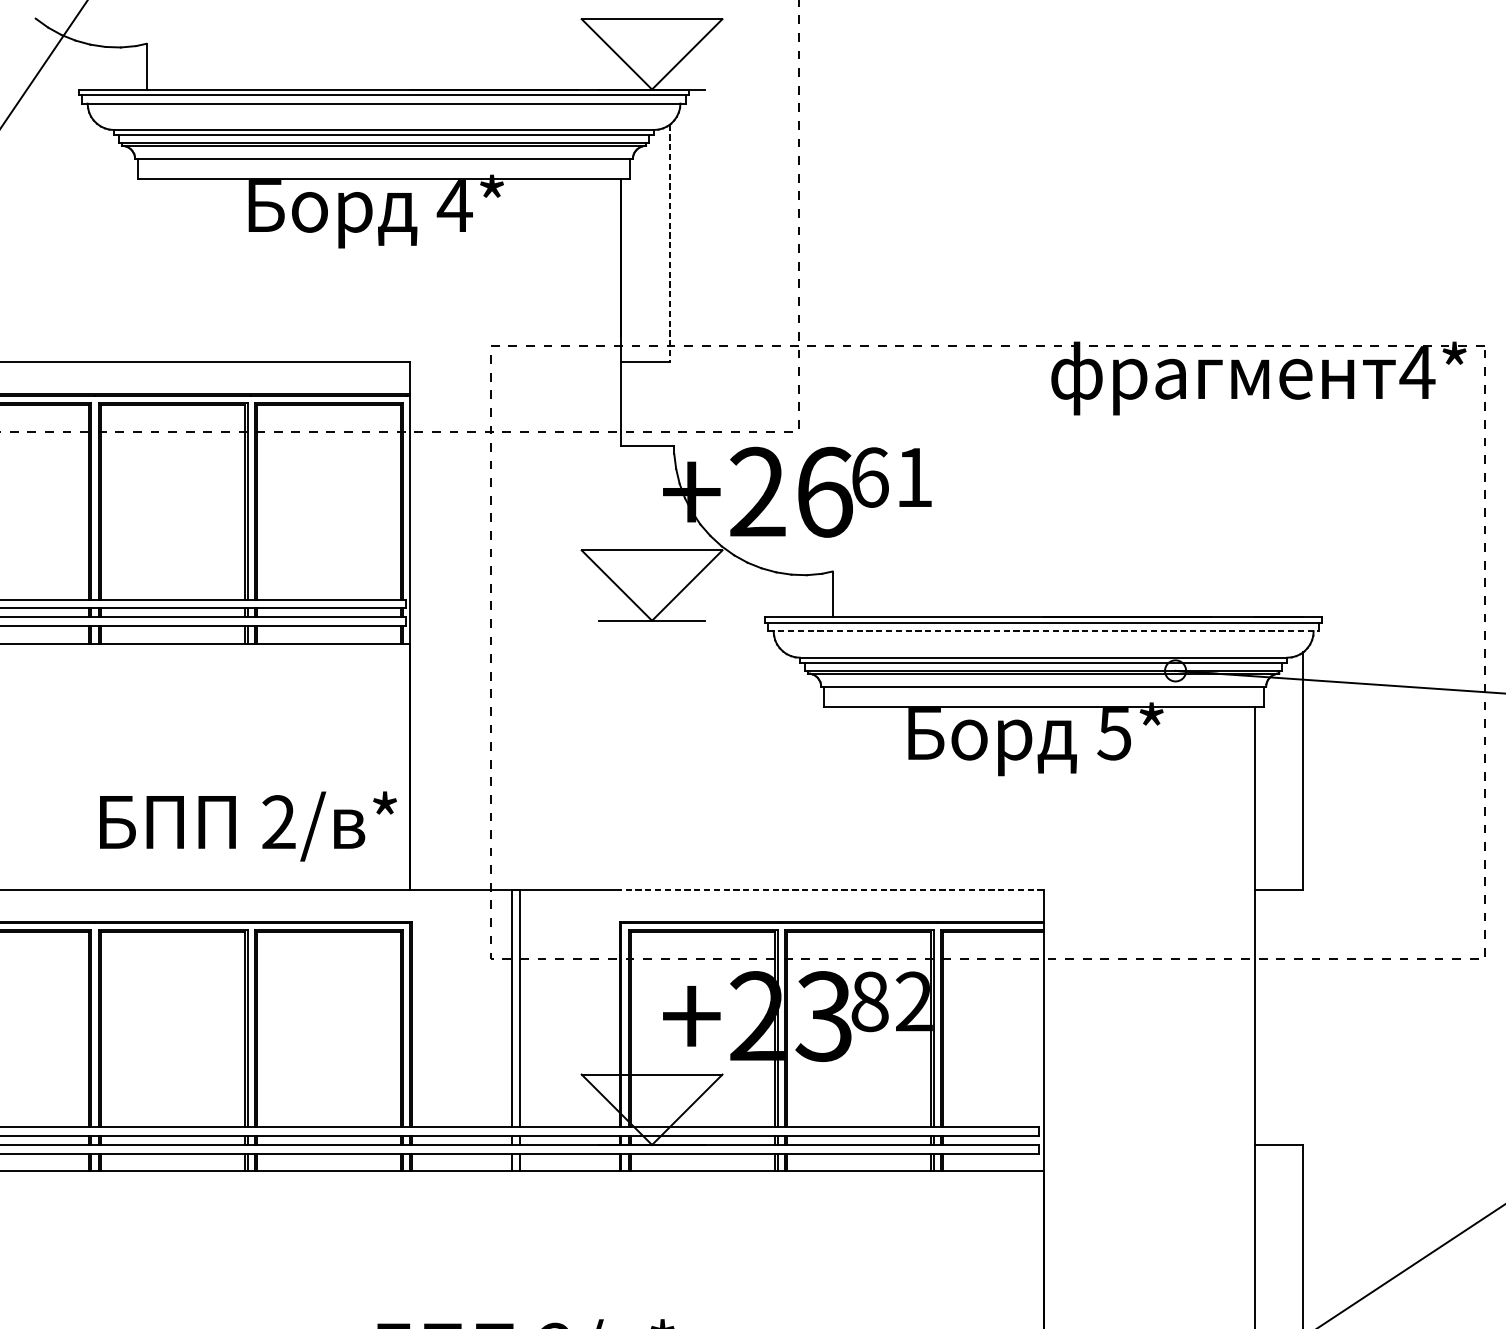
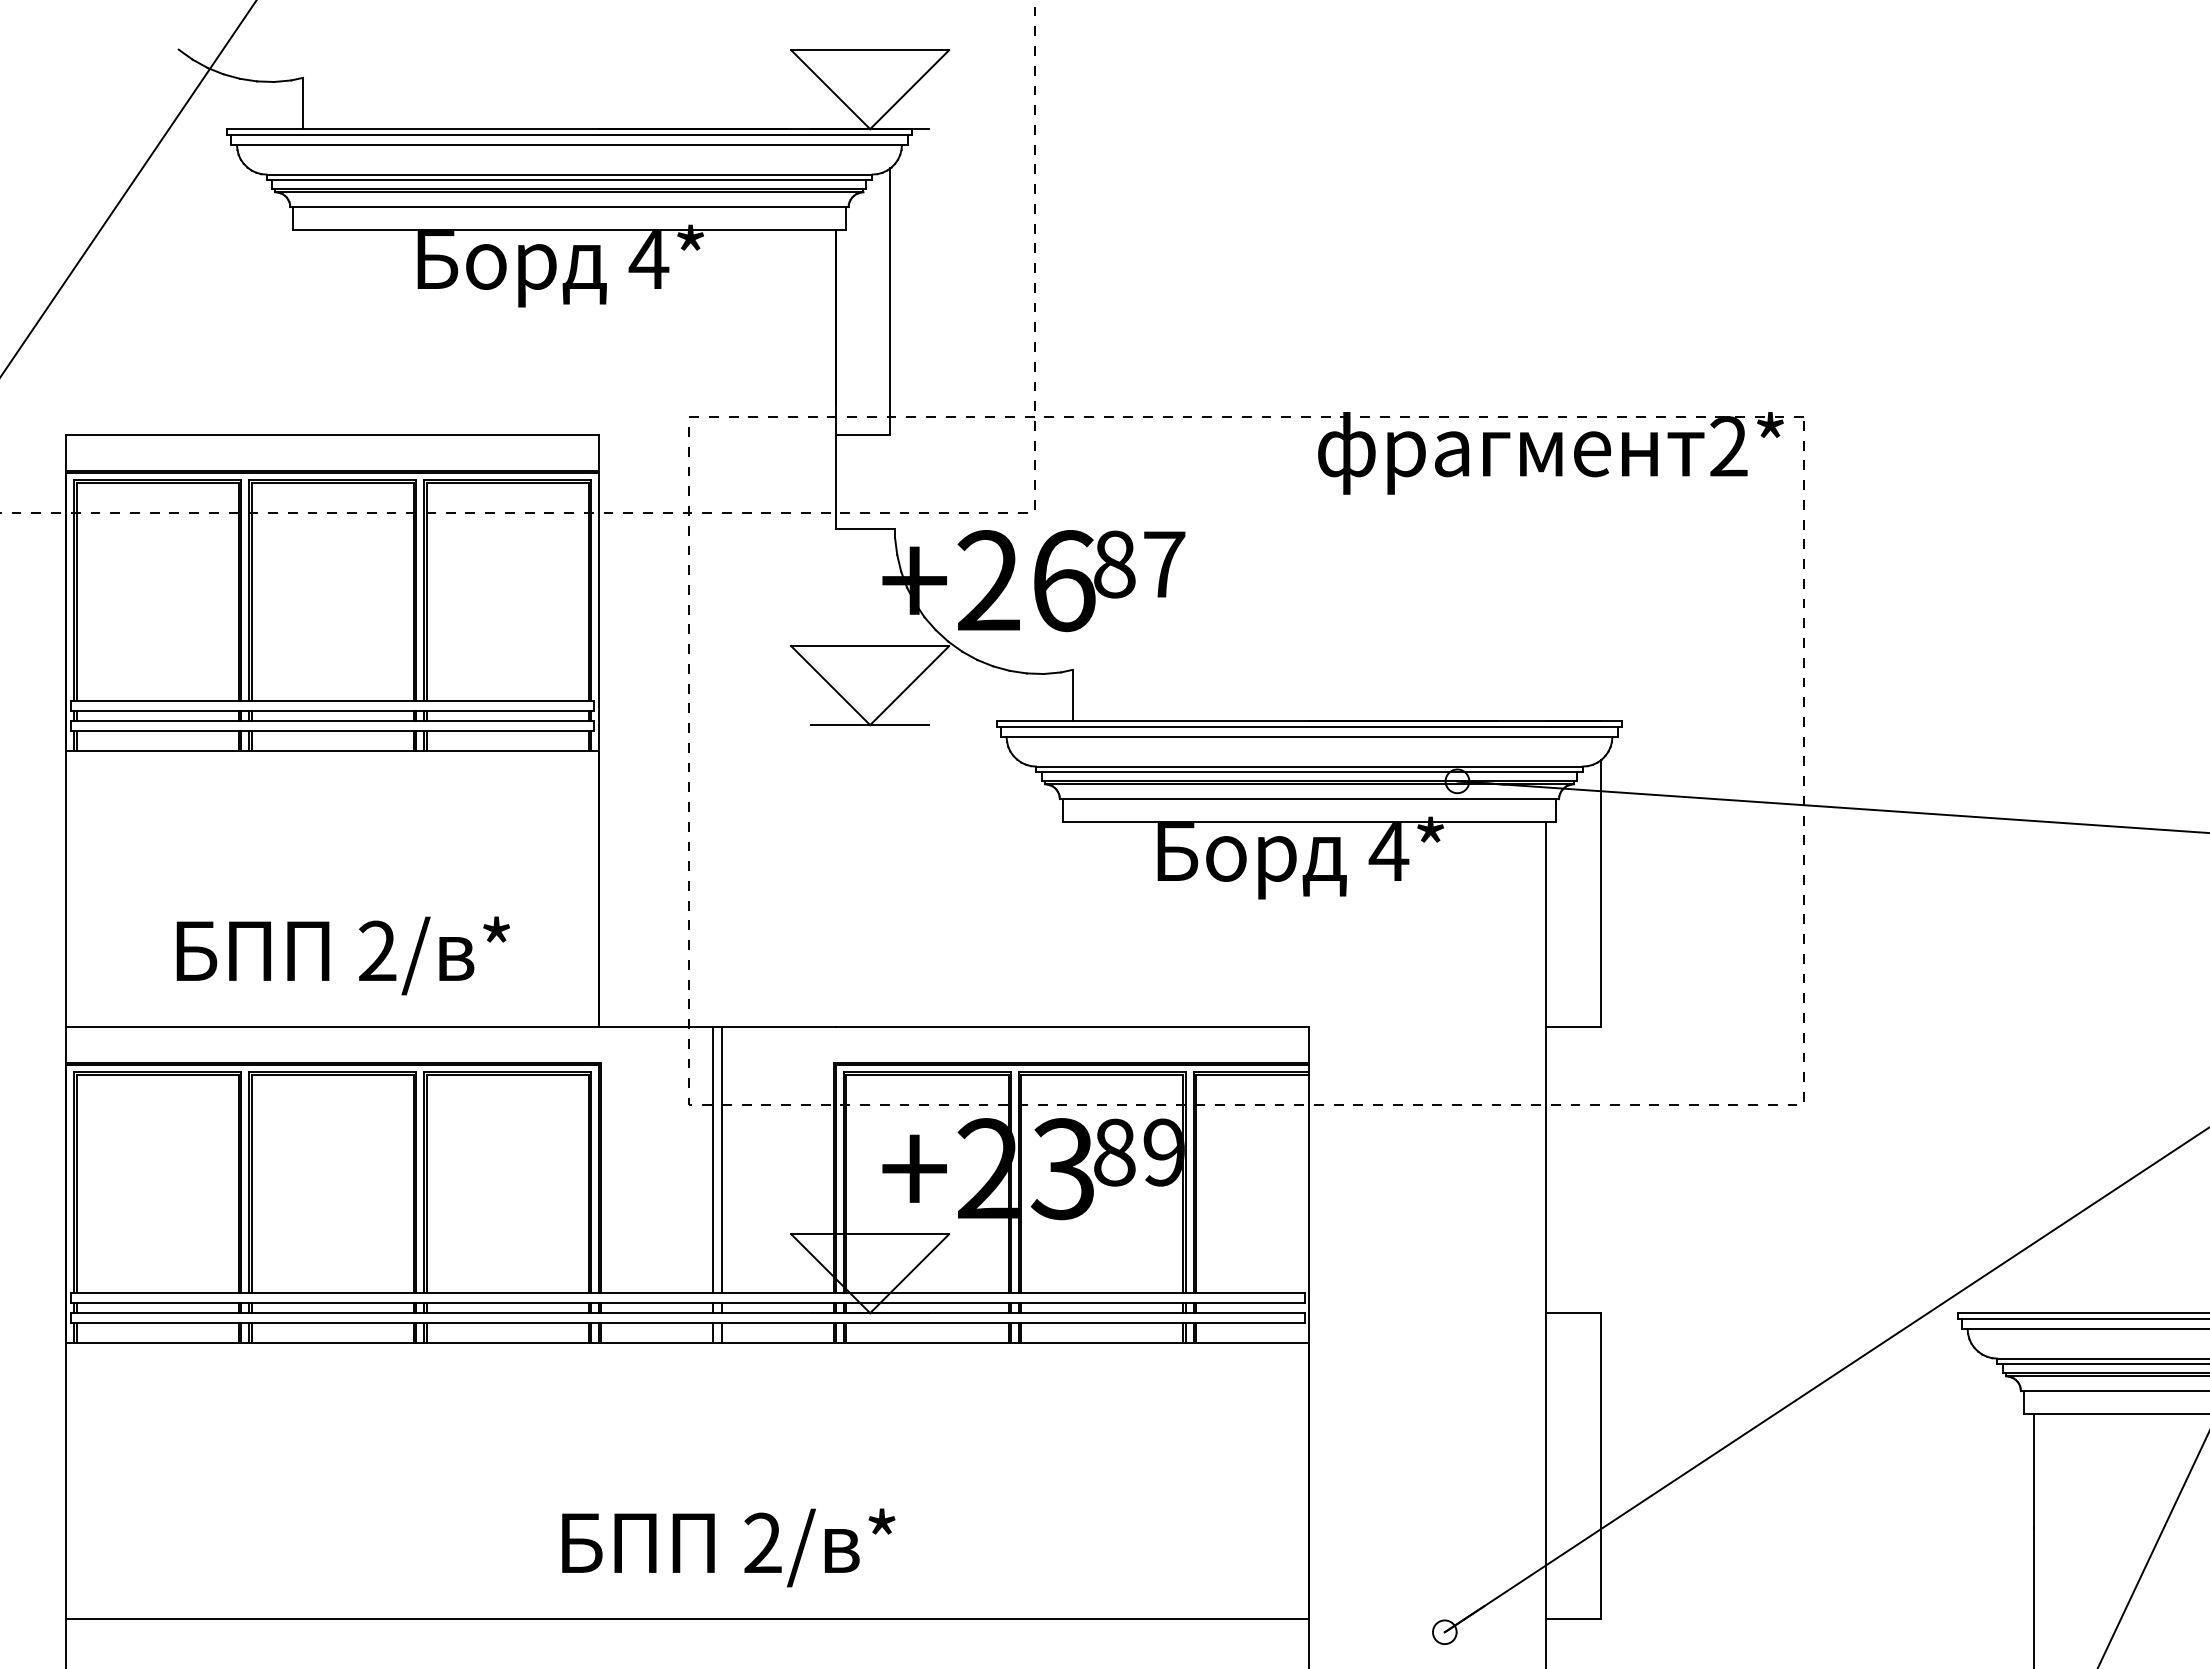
line: (670, 244) -> (890, 302), dashed -> solid
text: (1417, 372) -> (1728, 446), 4* -> 2*
text: (892, 477) -> (1139, 564), 61 -> 87
line: (1043, 630) -> (1309, 736), dashed -> solid
text: (1114, 734) -> (1388, 852), 5* -> 4*
text: (247, 826) -> (342, 955), moved
line: (832, 890) -> (1072, 1027), dashed -> solid
text: (913, 1001) -> (1163, 1152), 82 -> 89

